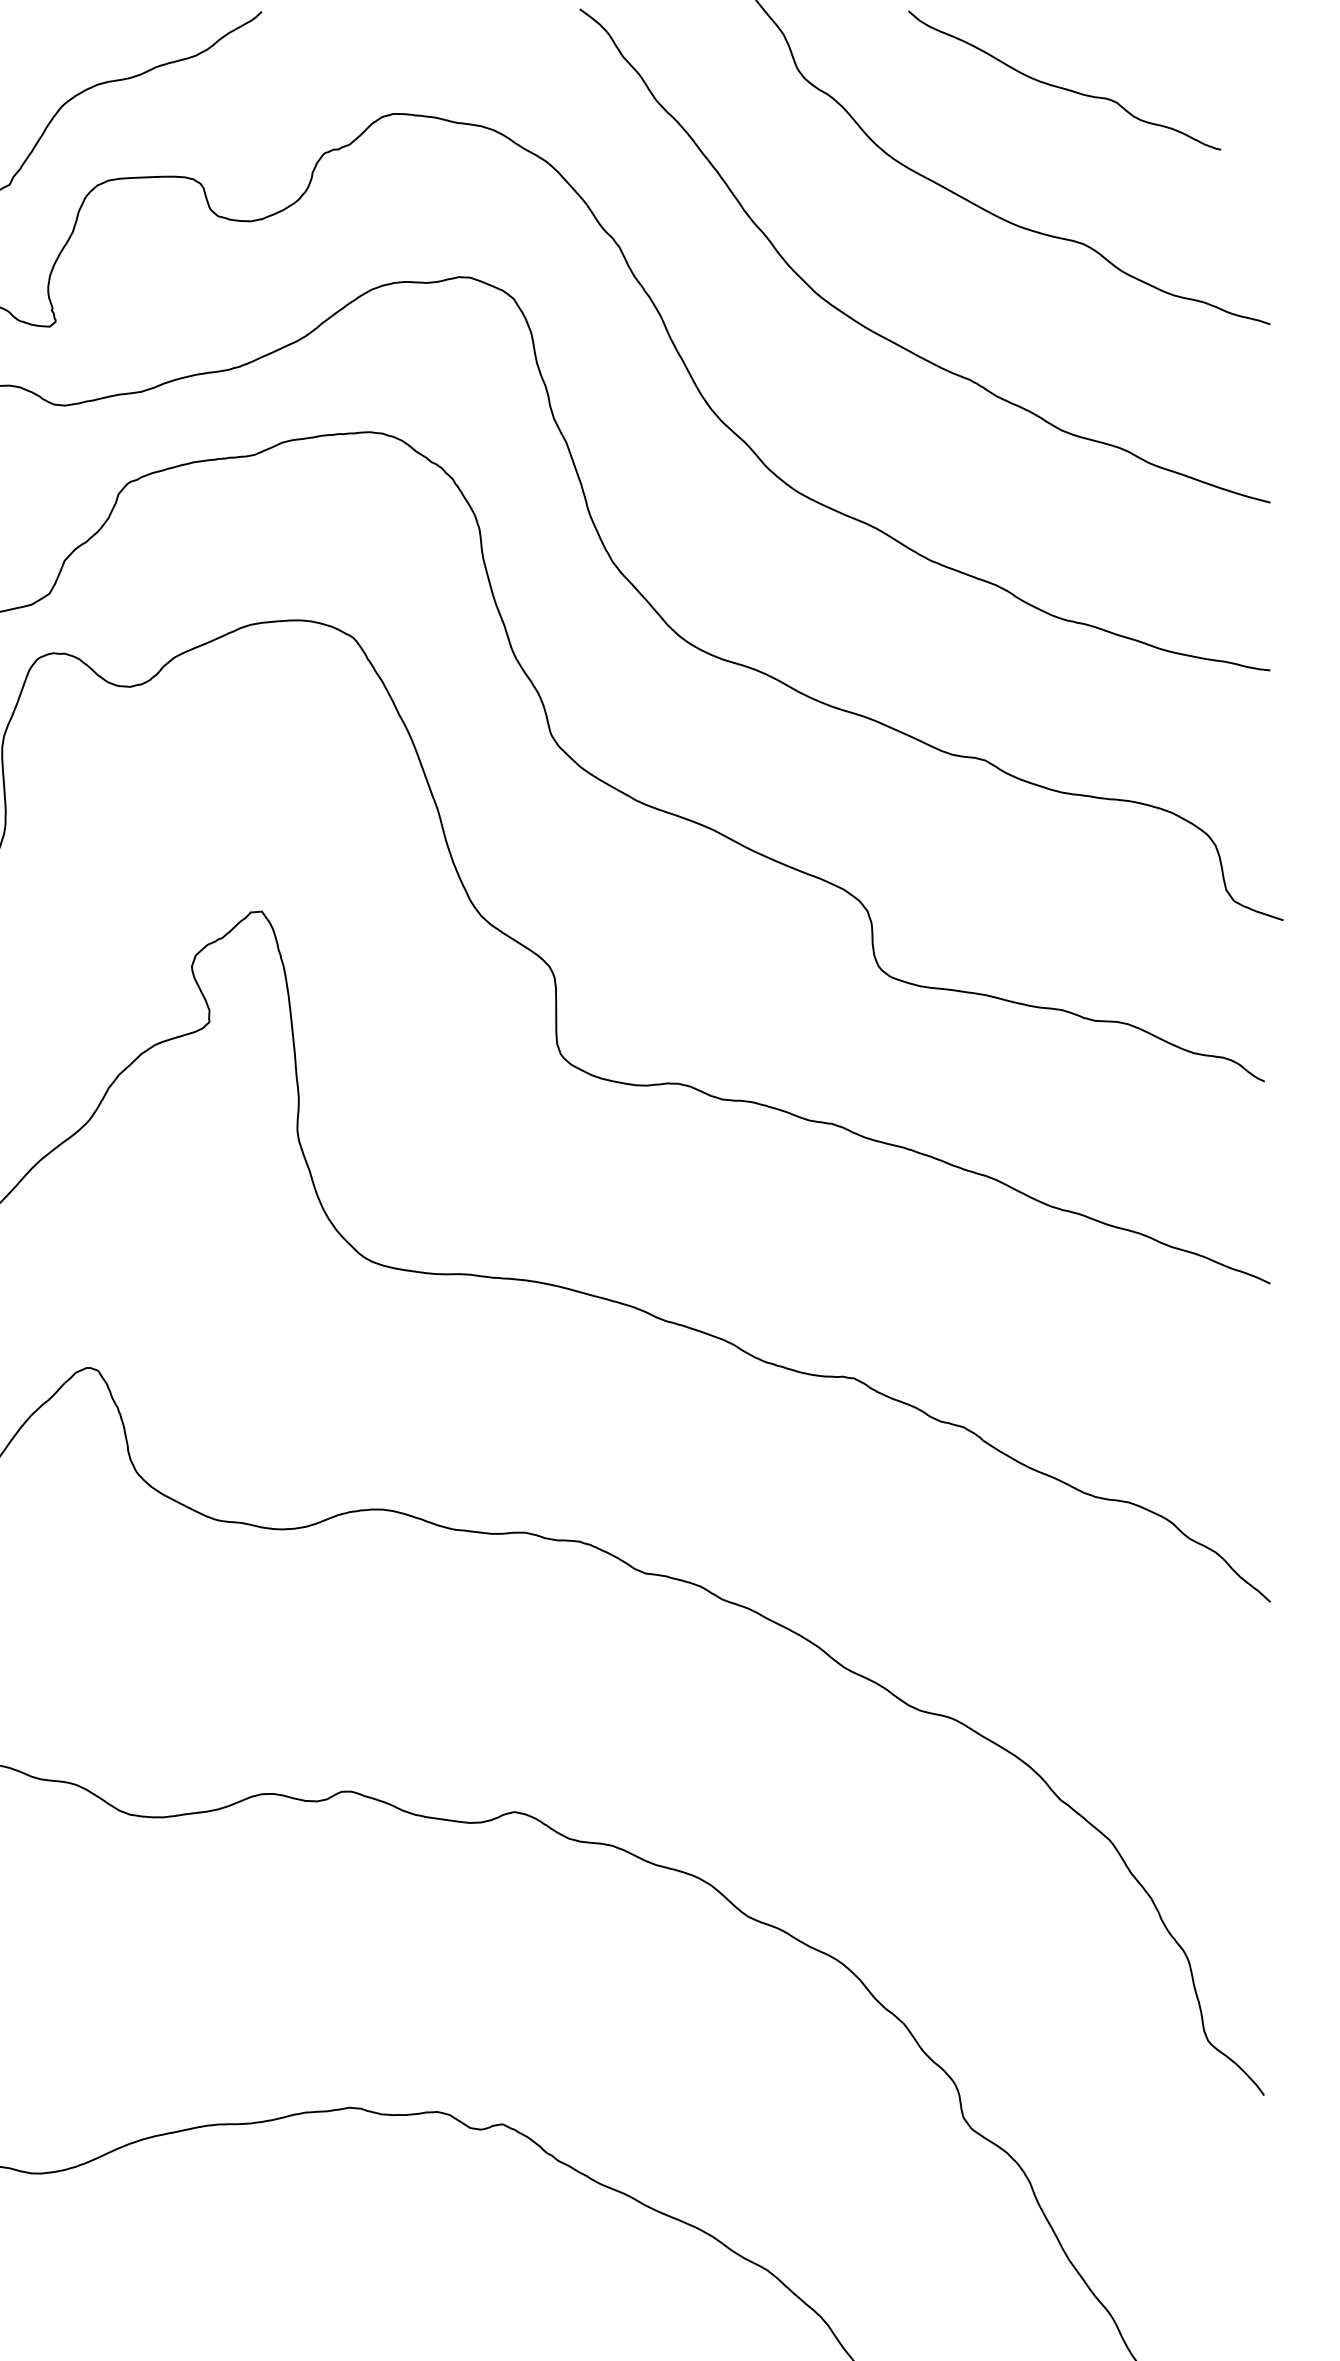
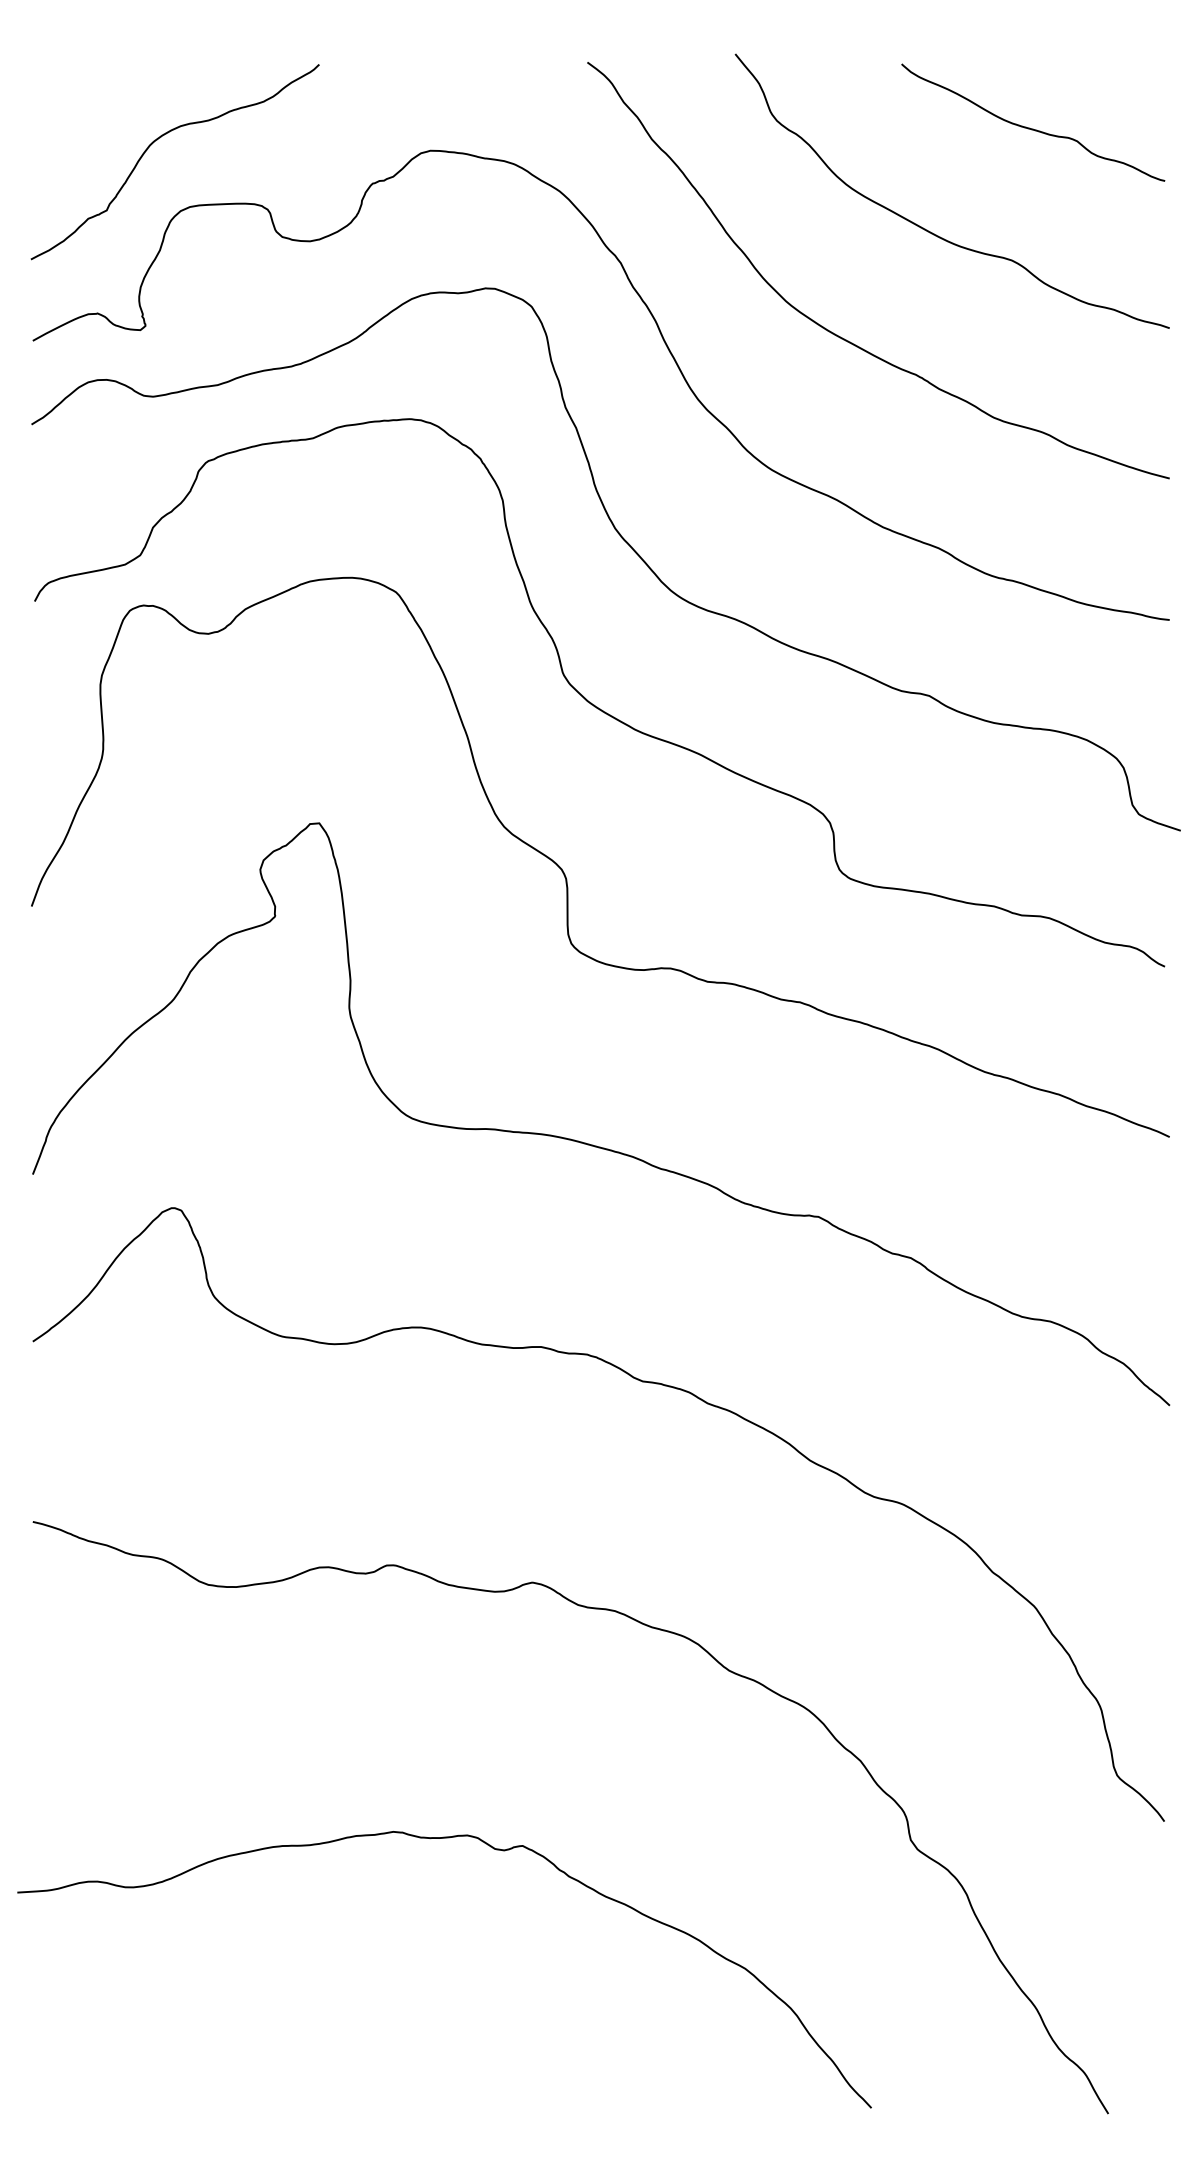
curve: (1064, 87) -> (1033, 128), moved

